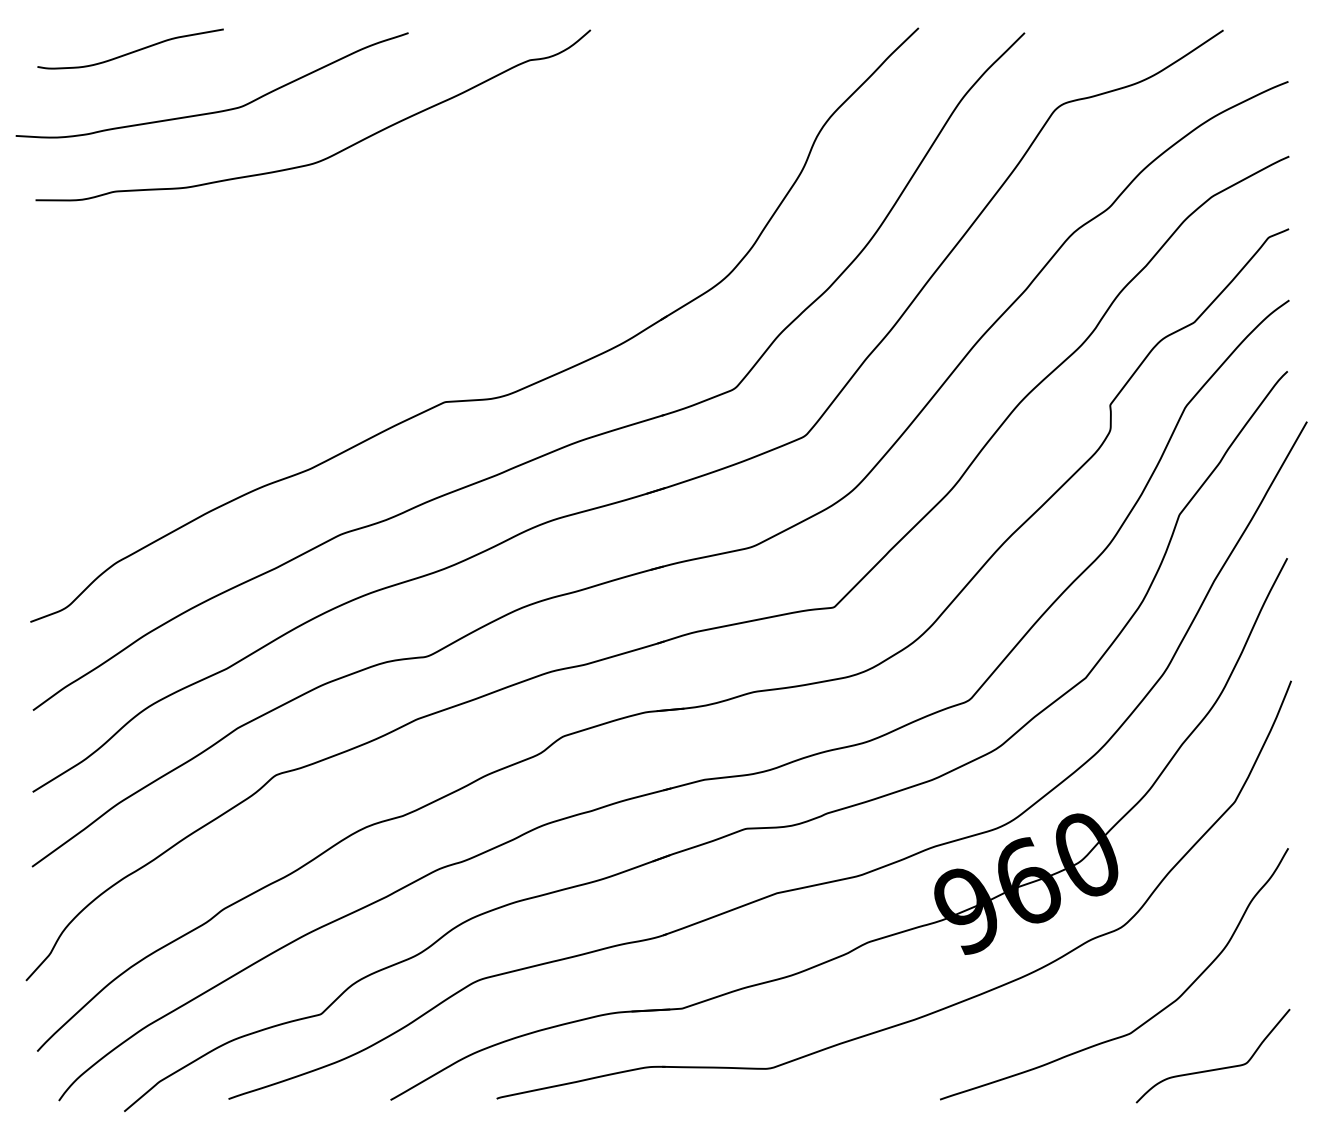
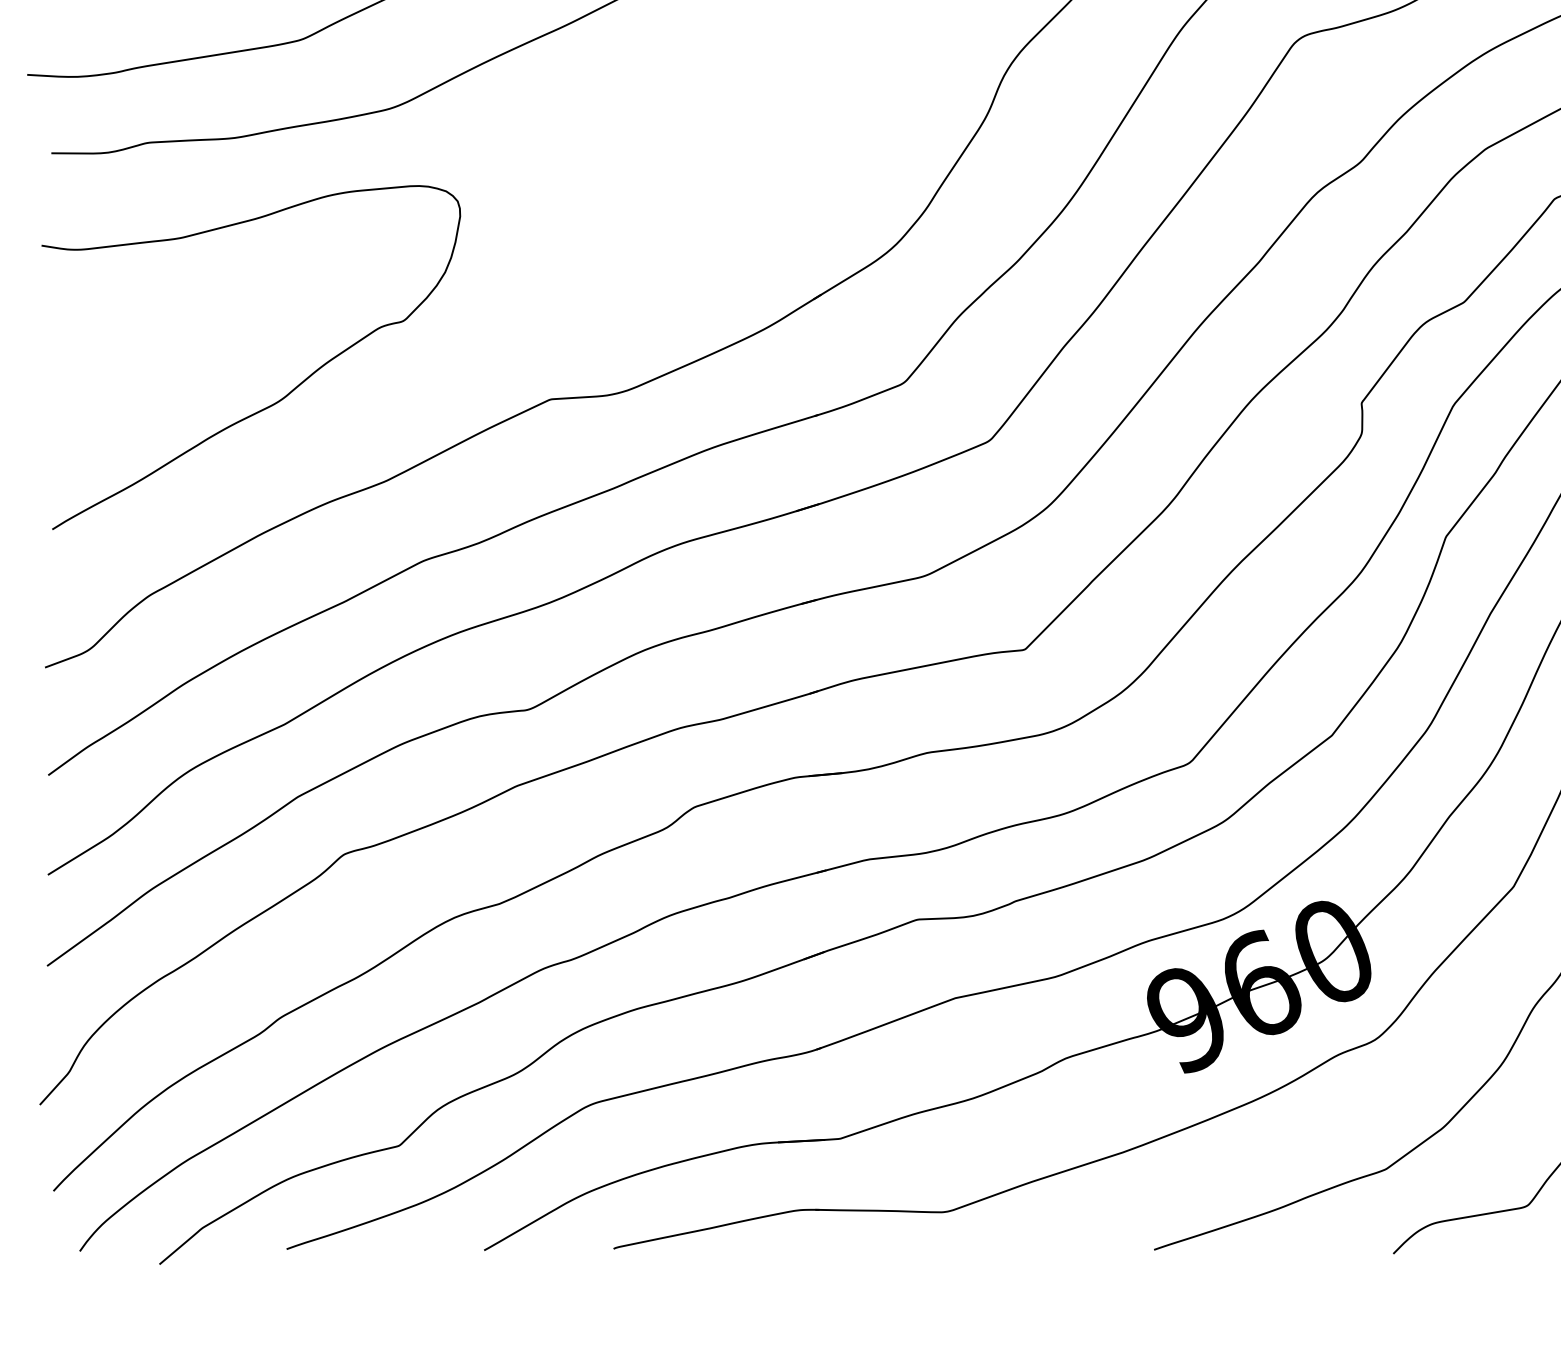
curve: (218, 404) -> (274, 402), added

